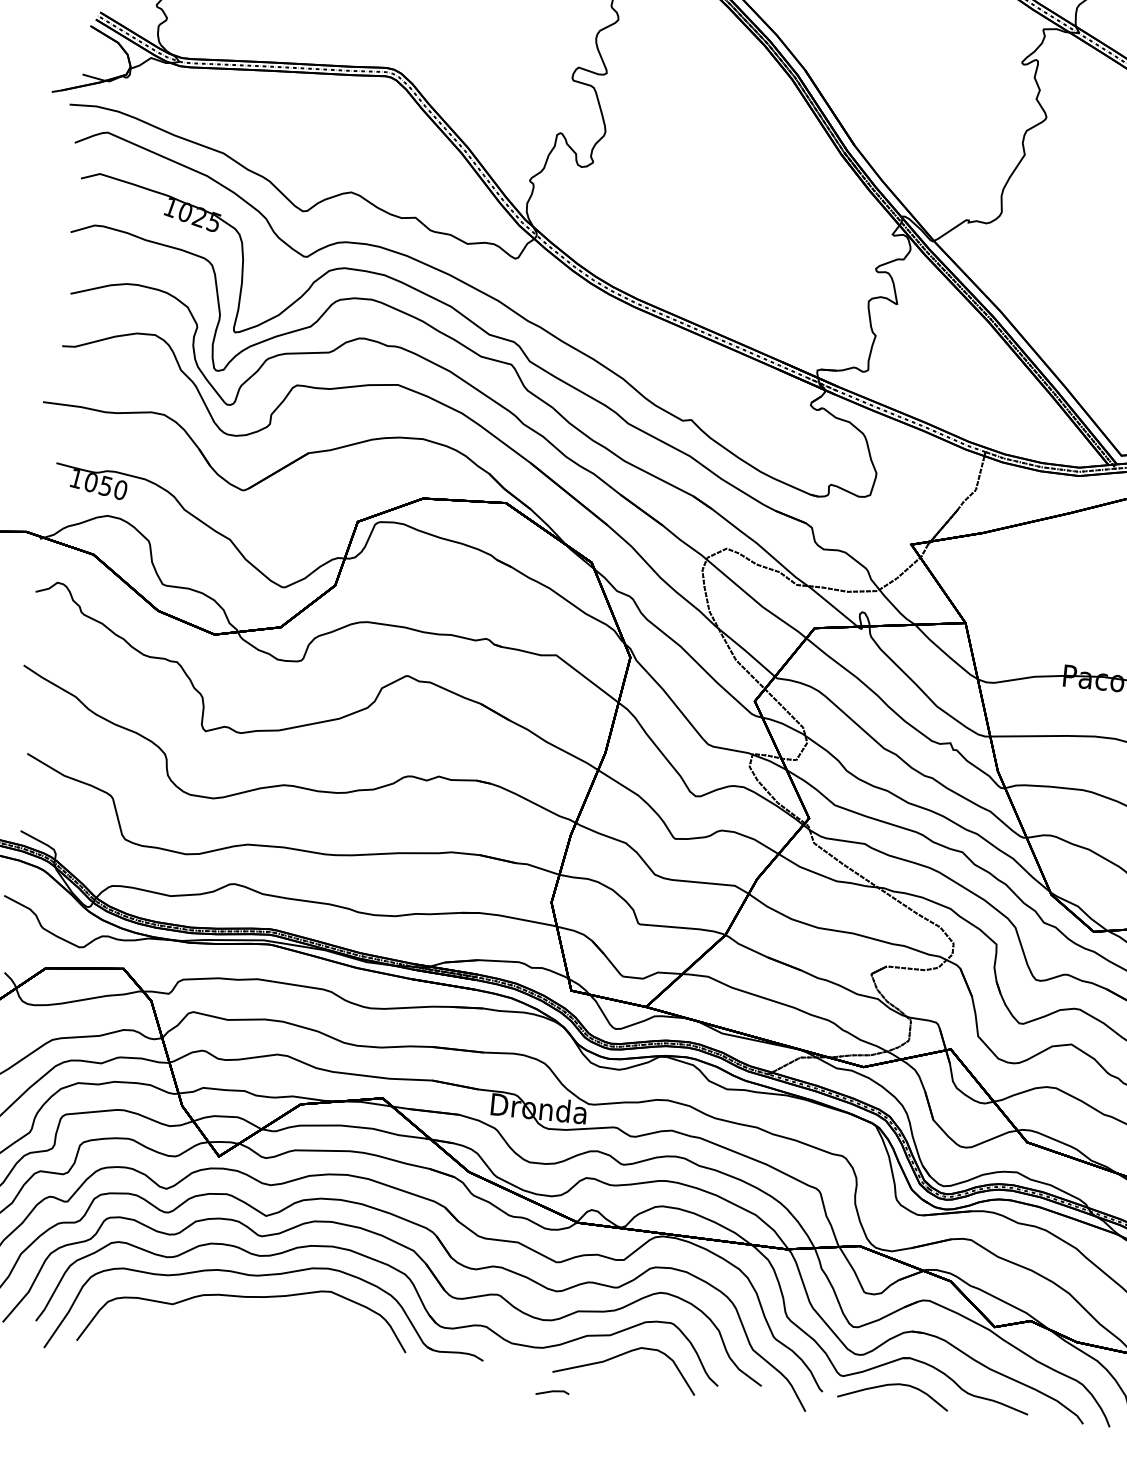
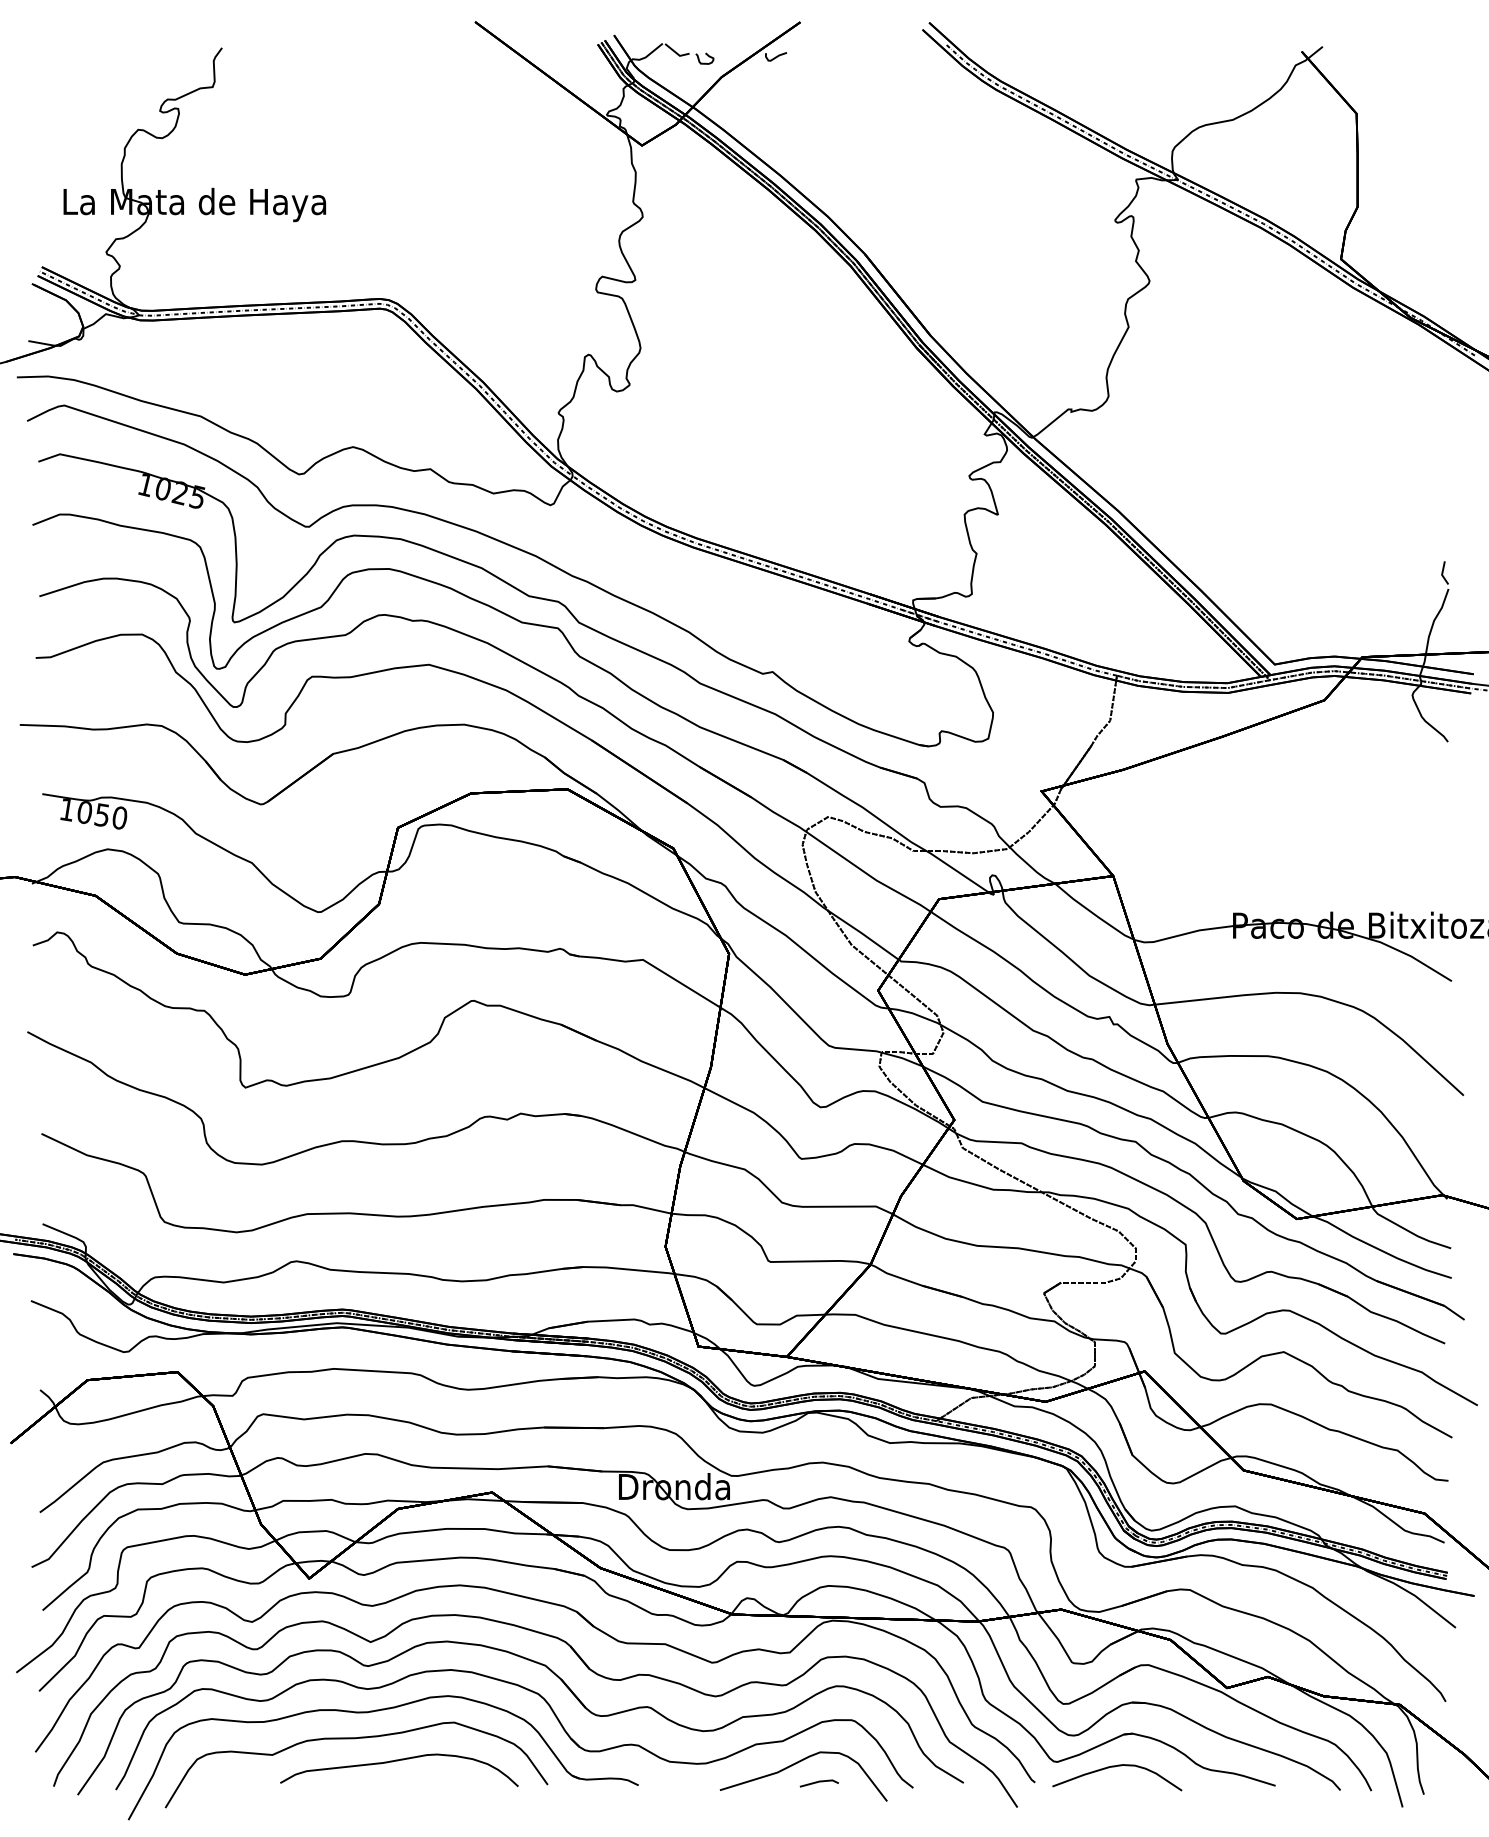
curve: (279, 1320) -> (398, 1761), added
line: (551, 1392) -> (818, 1782), moved

